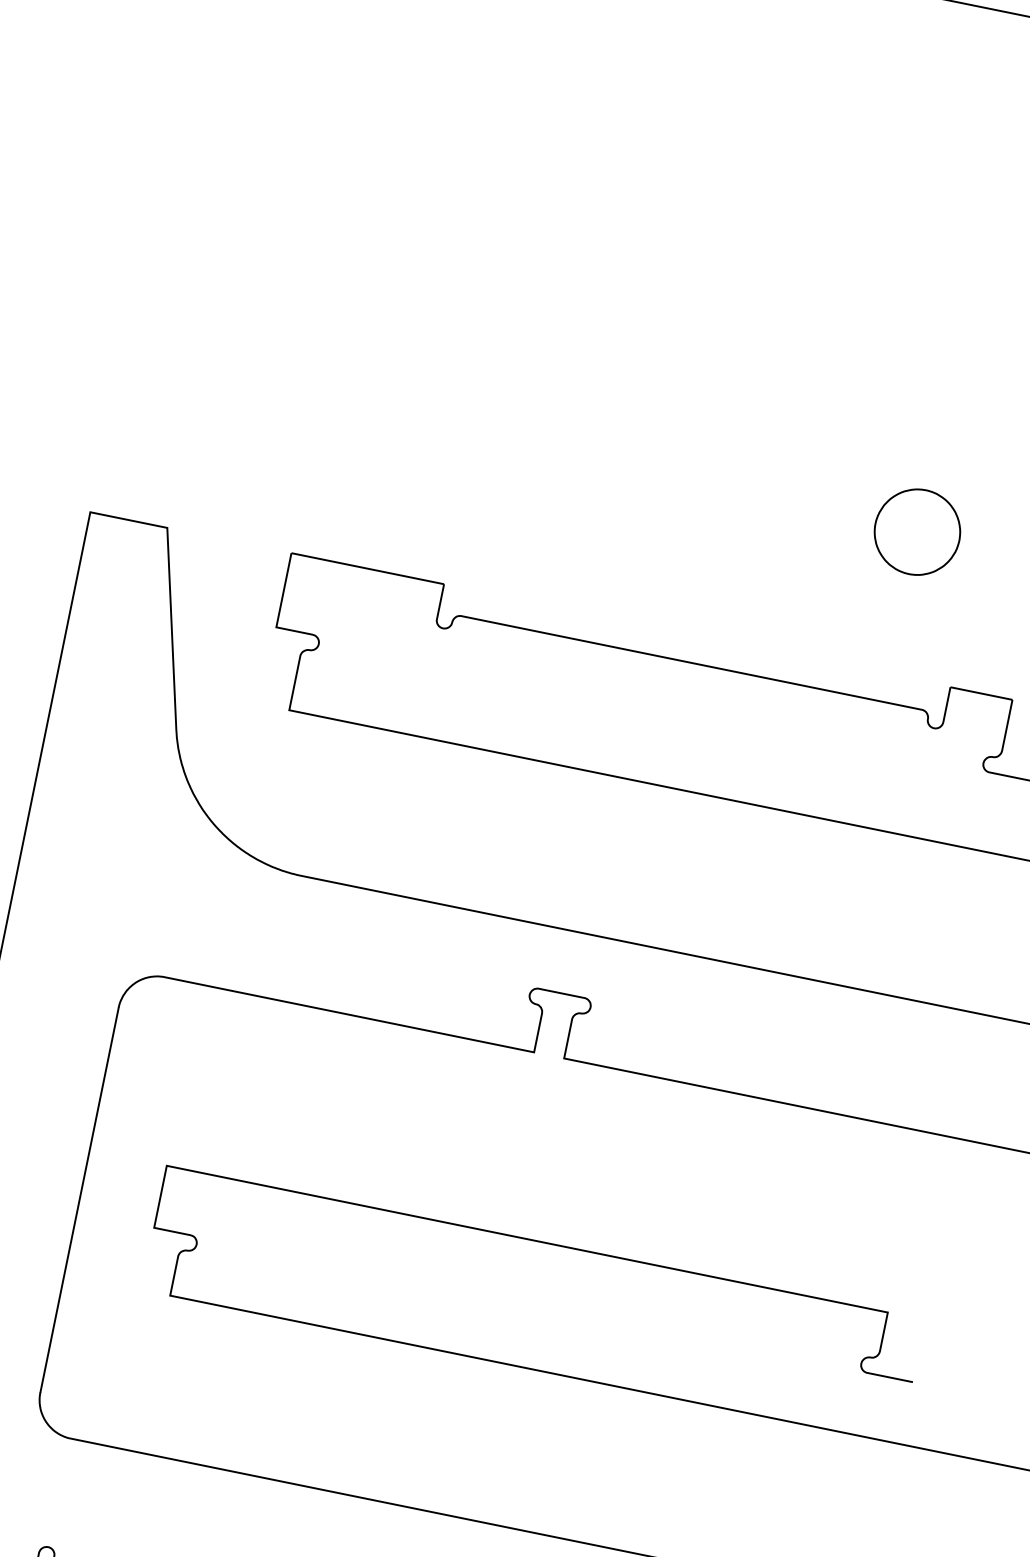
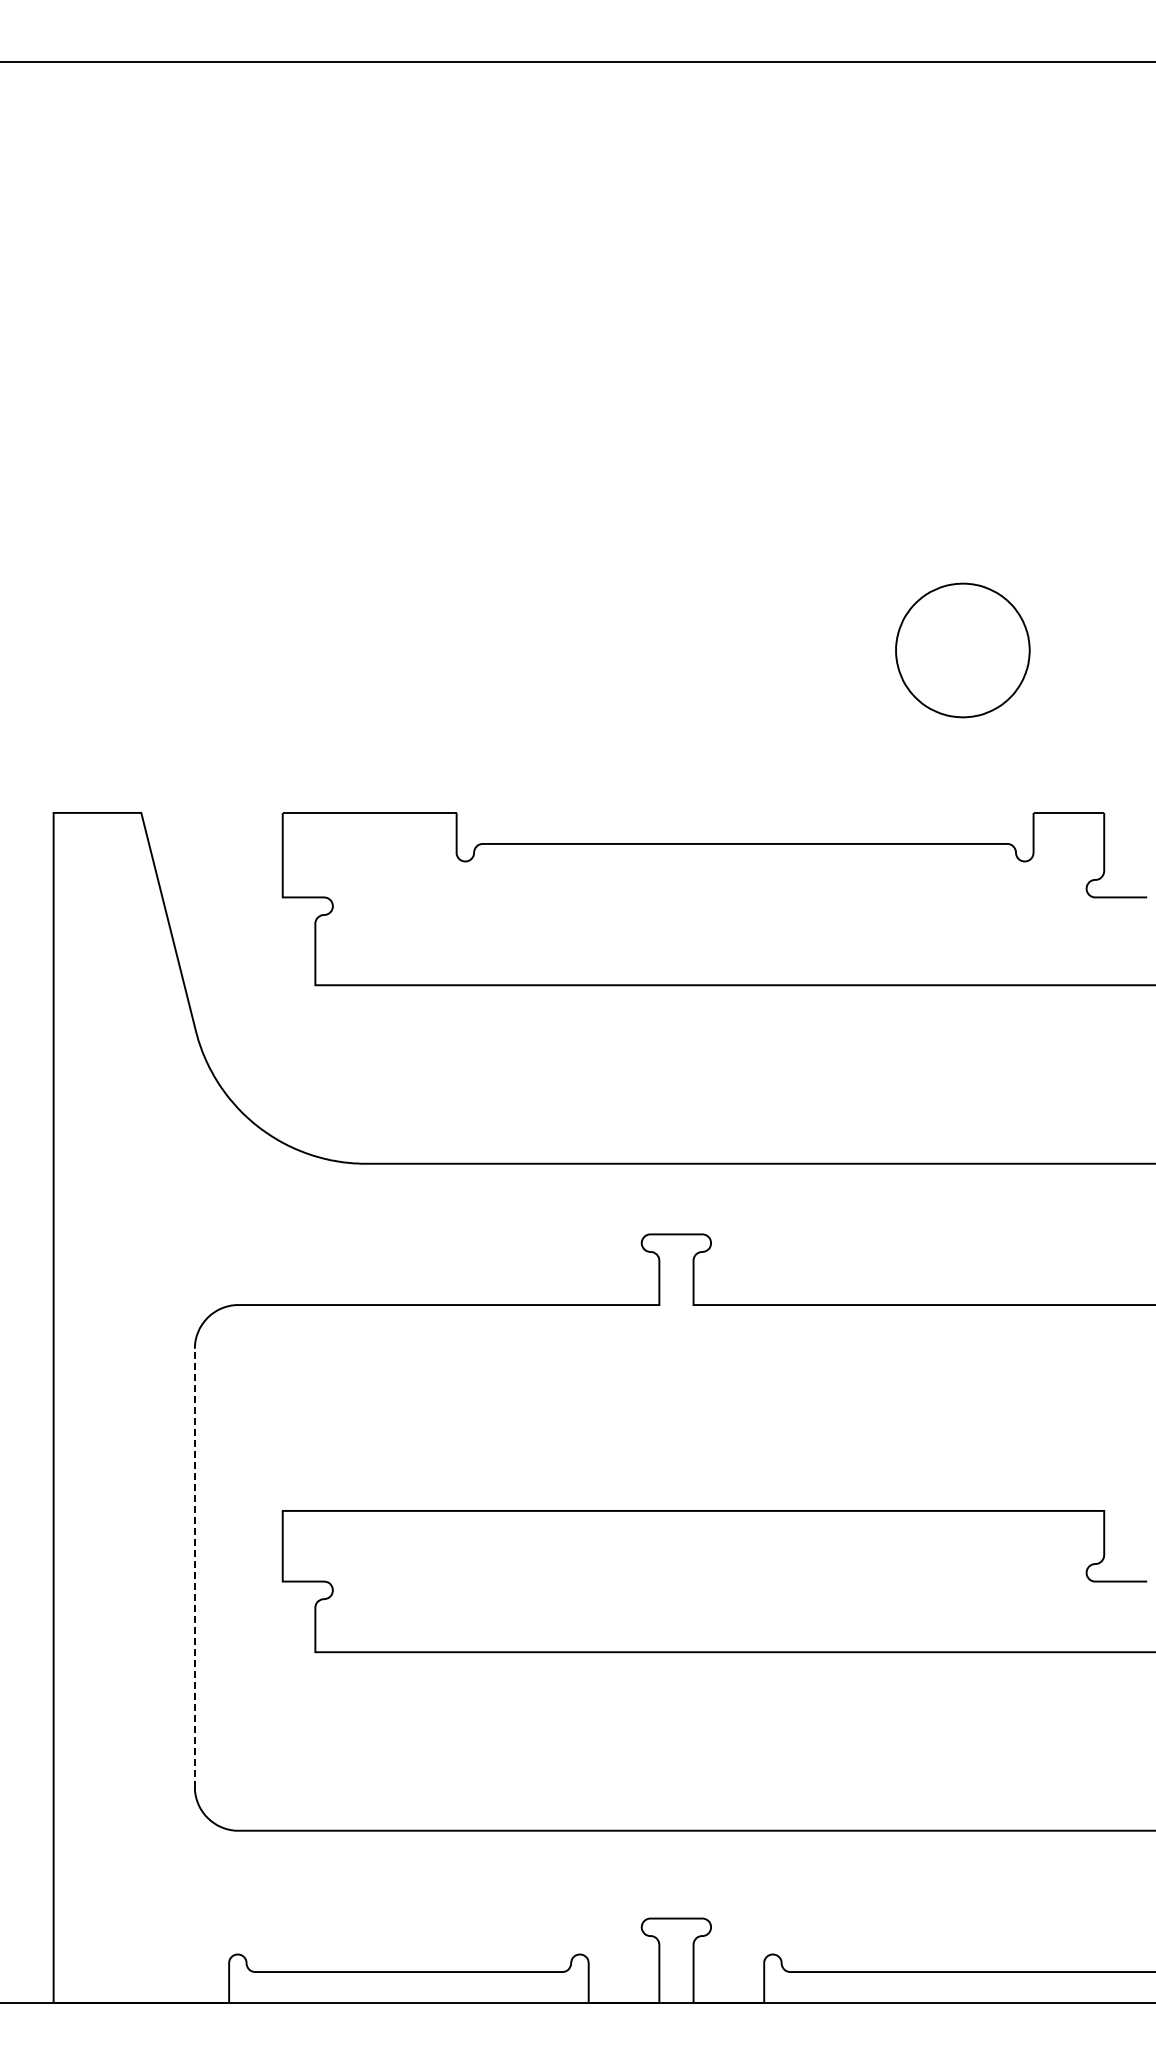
part: (917, 531) -> (962, 650), size x1.4
line: (79, 1199) -> (194, 1567), solid -> dashed

